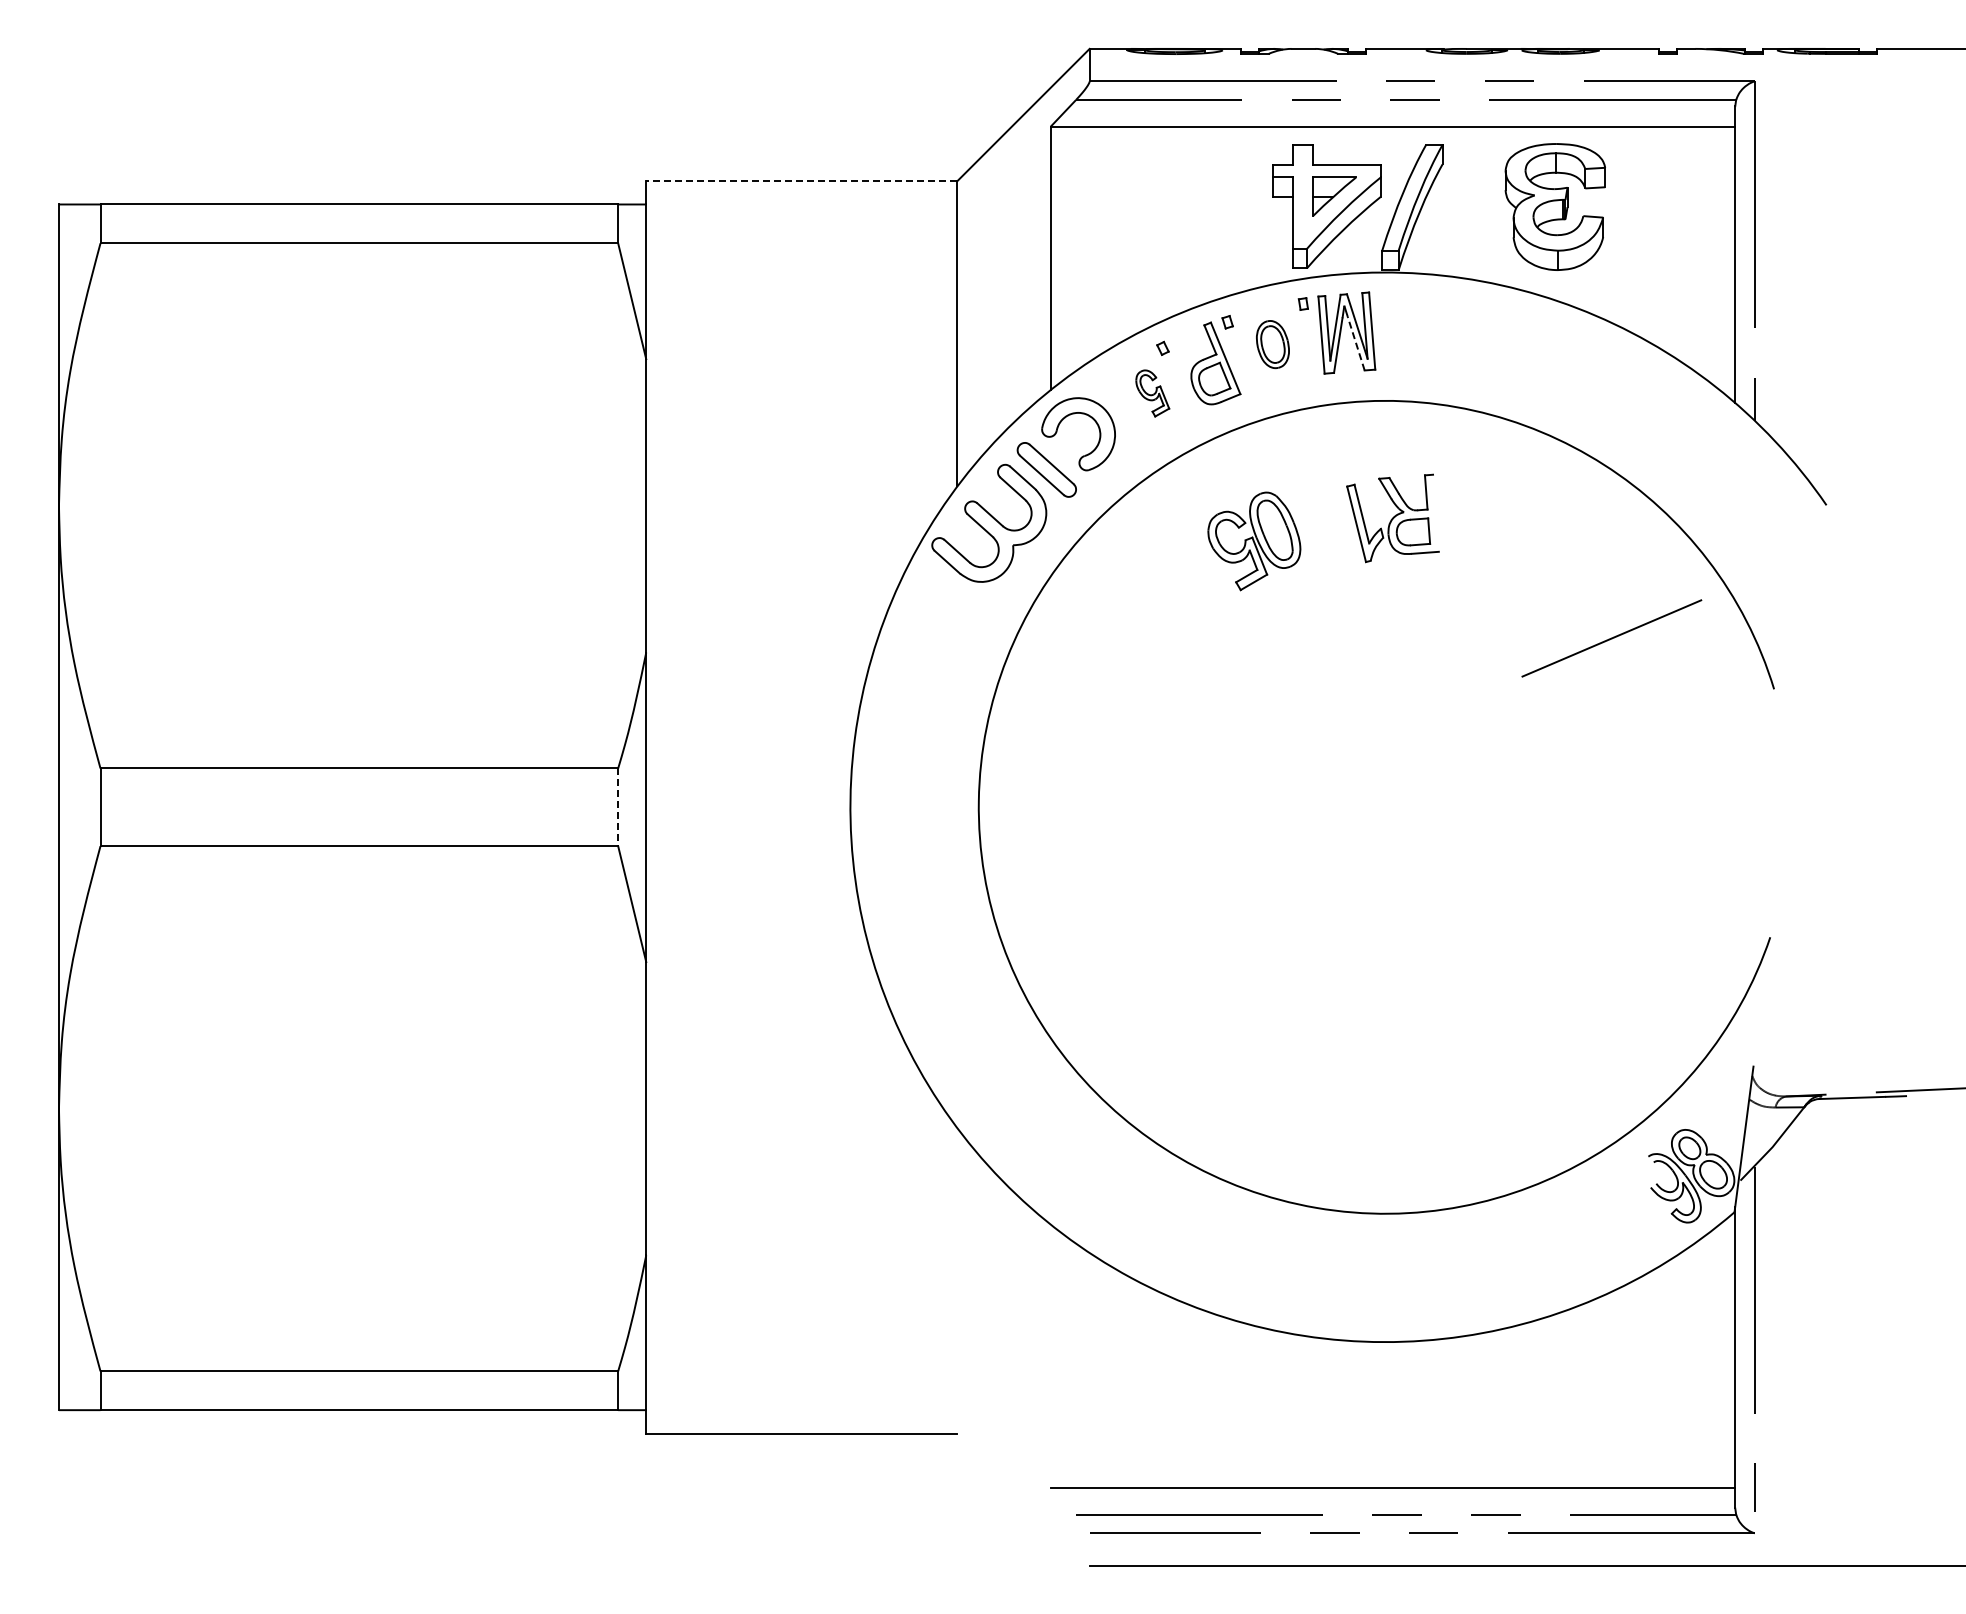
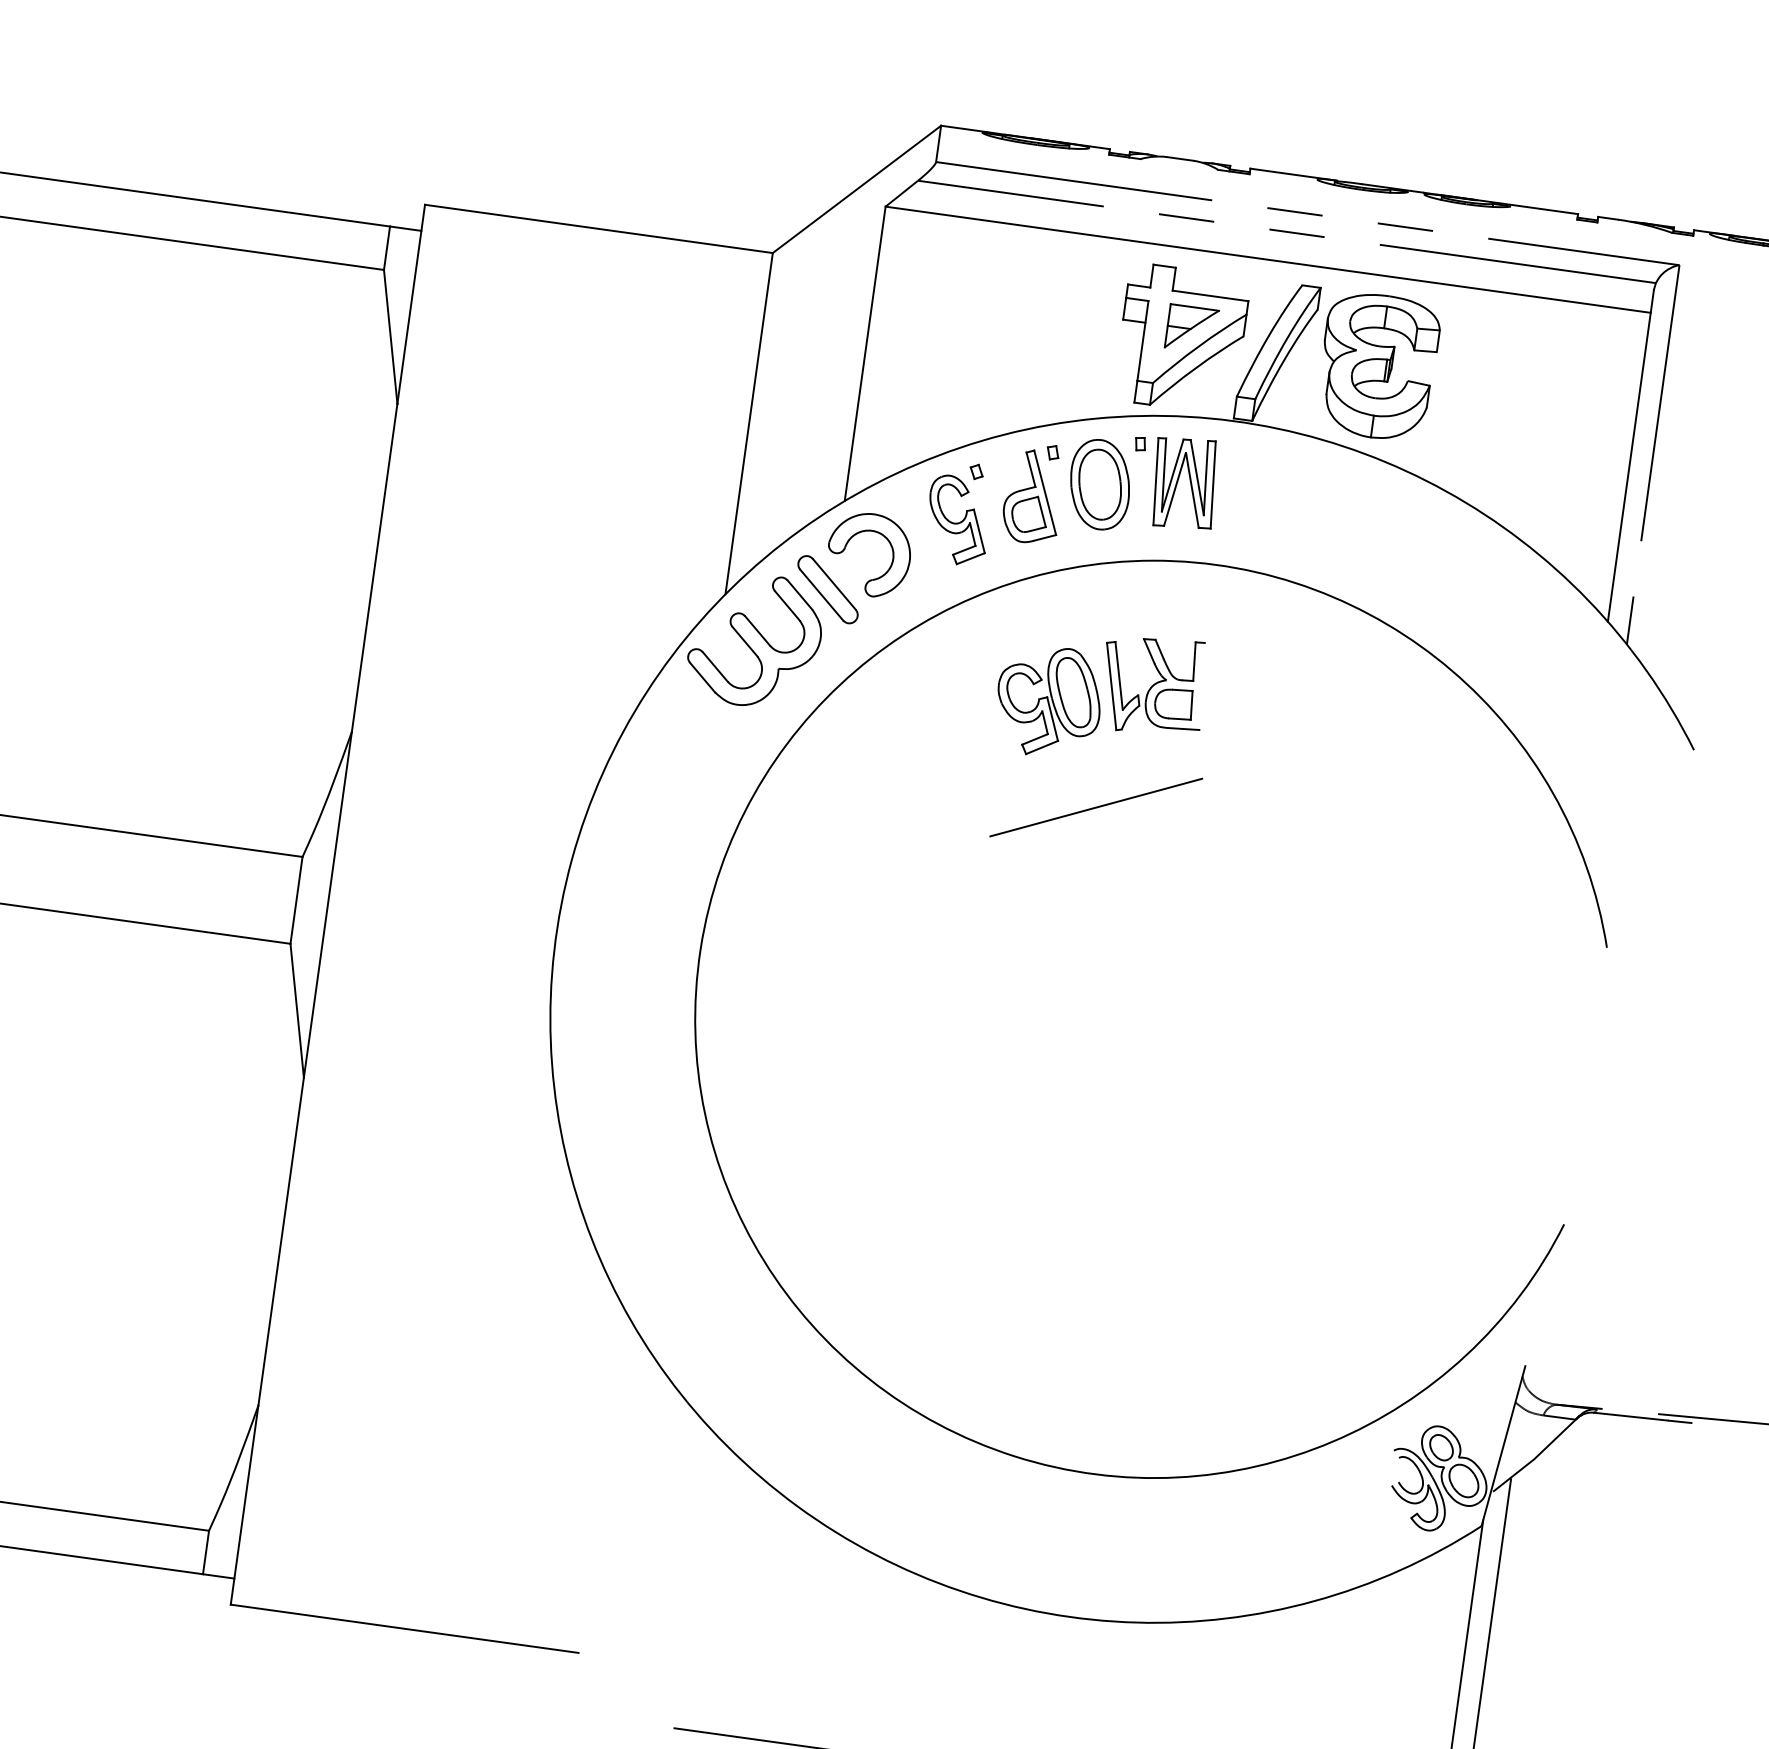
line: (801, 181) -> (598, 229), dashed -> solid
part: (1554, 206) -> (1377, 365), moved
line: (1356, 343) -> (1193, 496), dashed -> solid
part: (1272, 344) -> (1099, 484), size x1.67
part: (1152, 393) -> (957, 520), size x1.67
part: (1392, 518) -> (1152, 685), moved
line: (1611, 638) -> (1095, 807), moved
line: (618, 807) -> (296, 900), dashed -> solid

